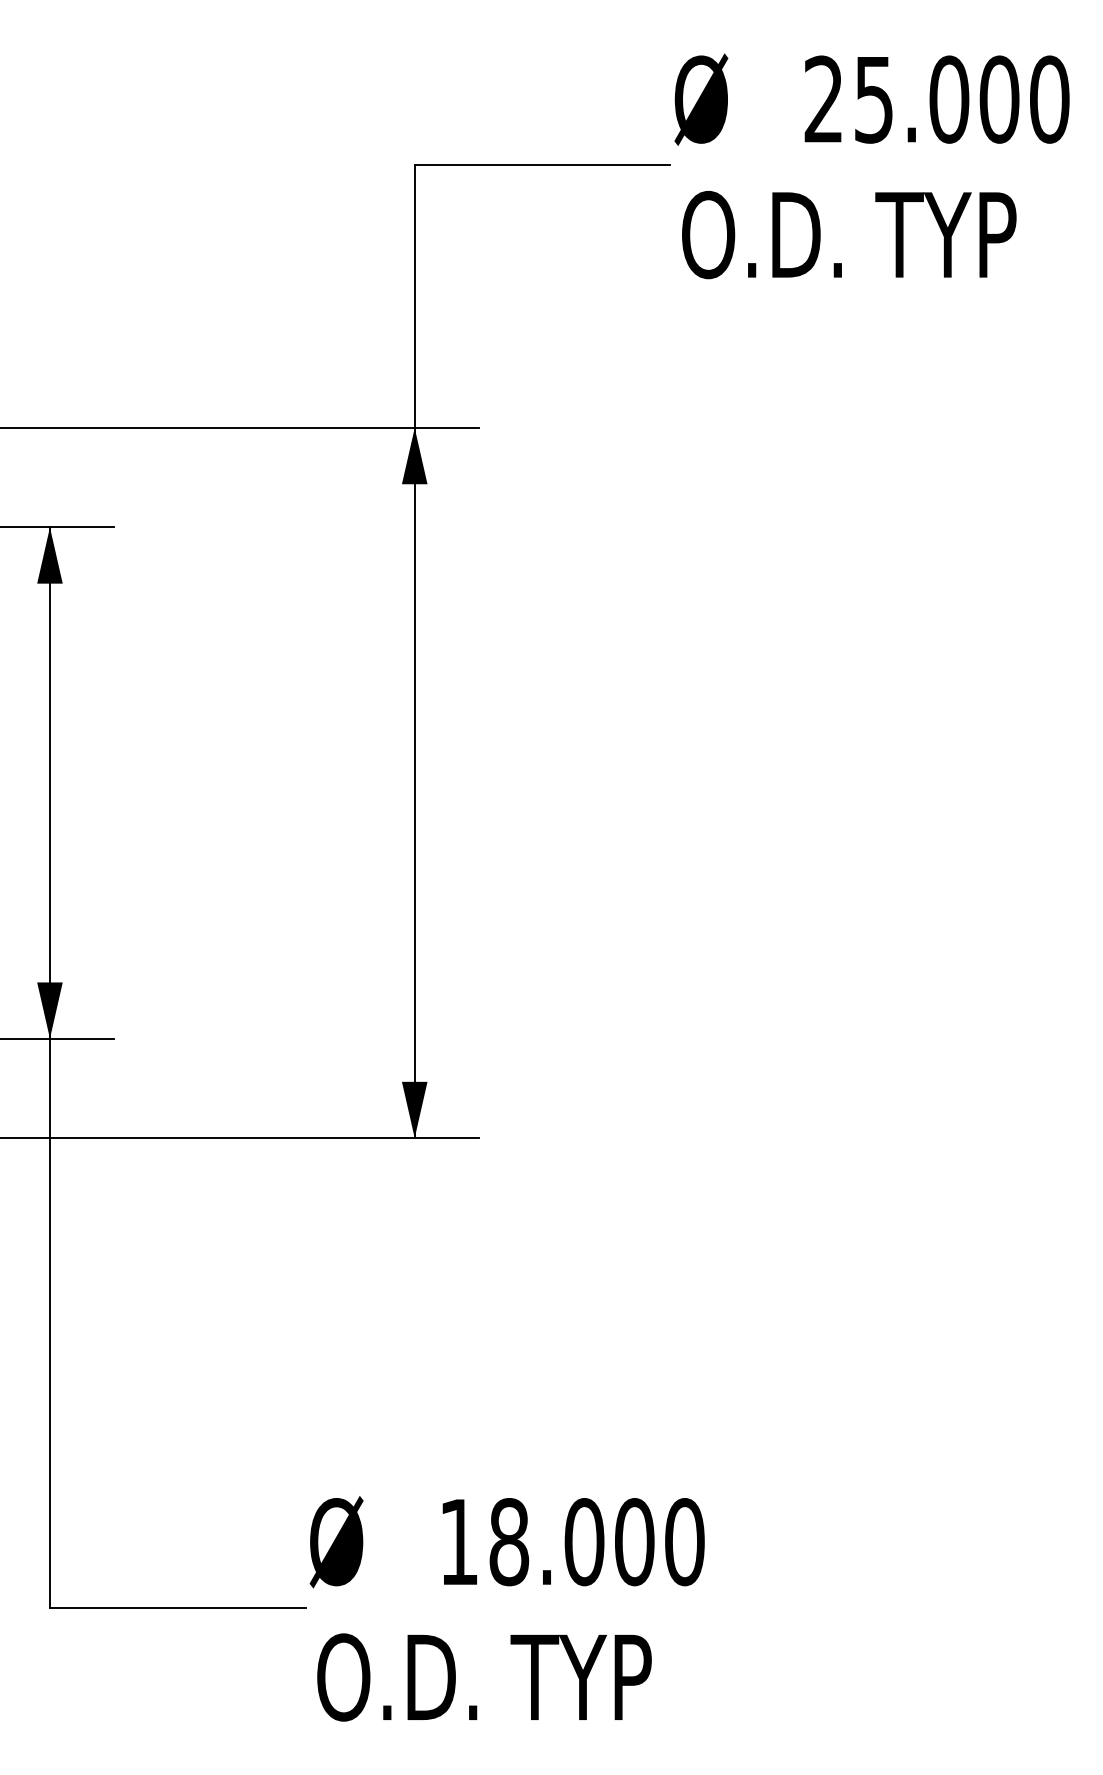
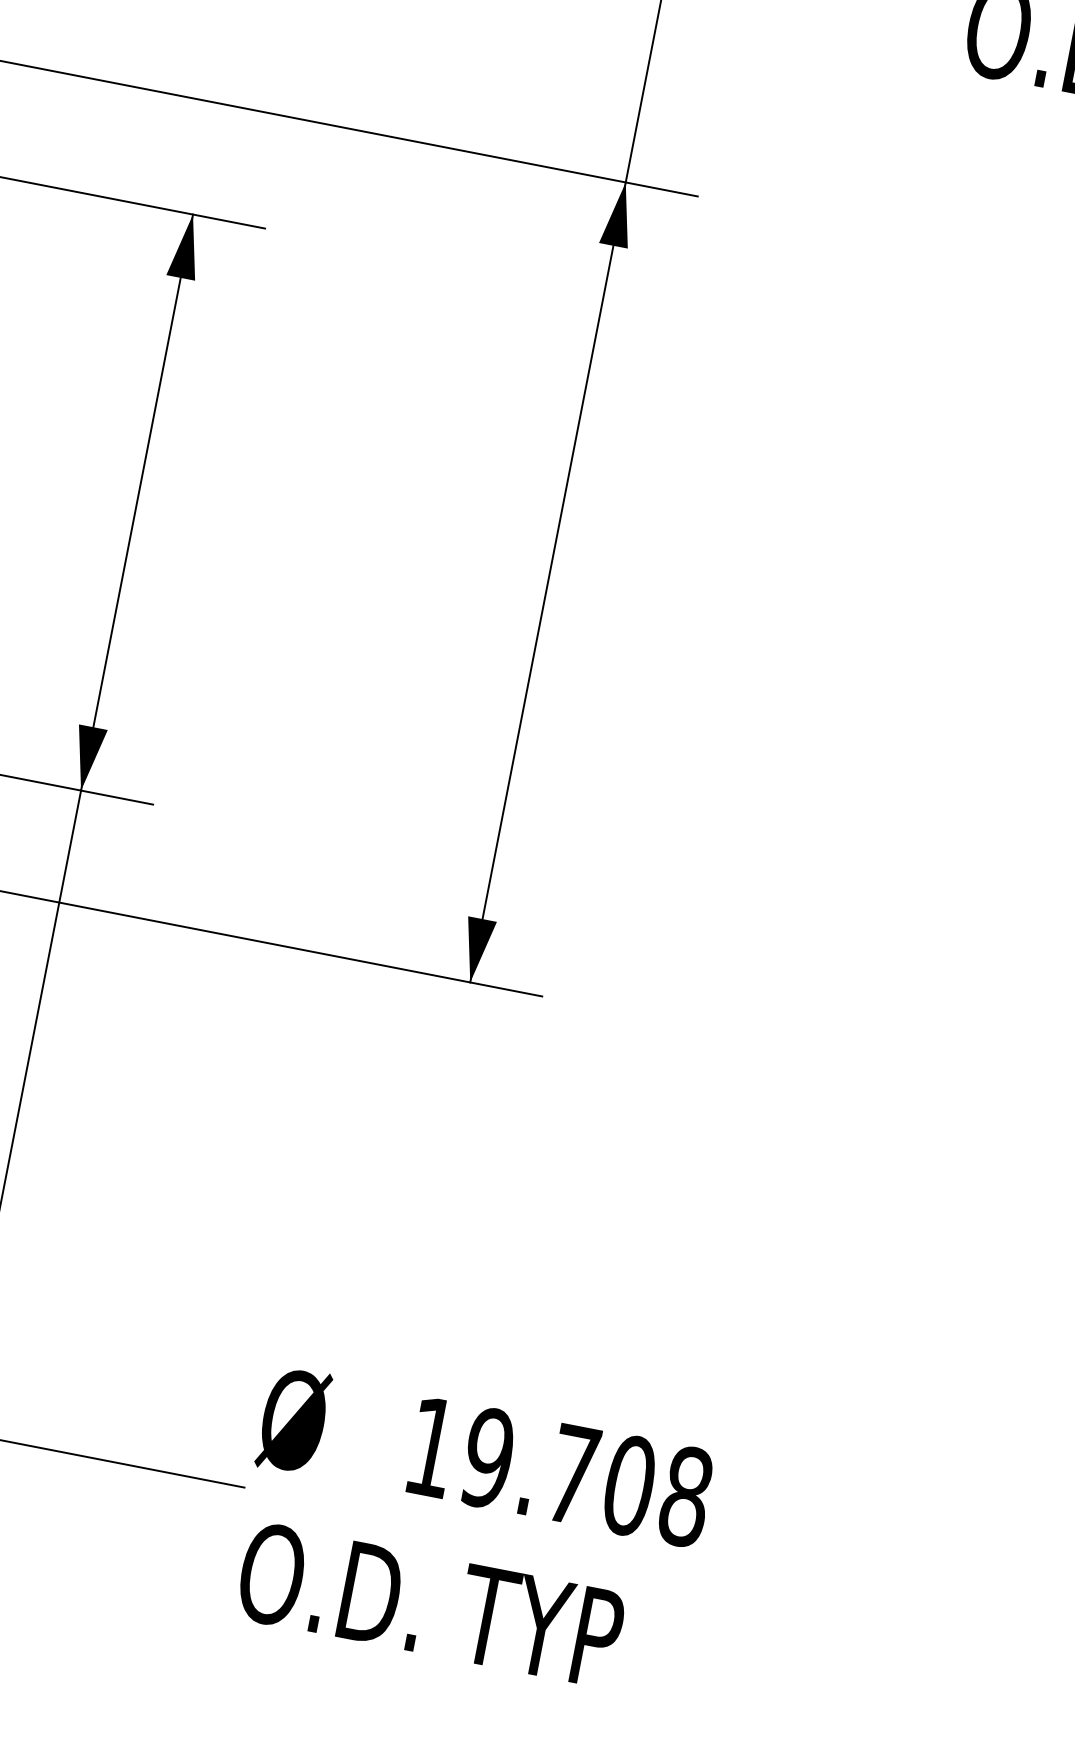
text: (596, 1542) -> (586, 1477), 18.000 -> 19.708

